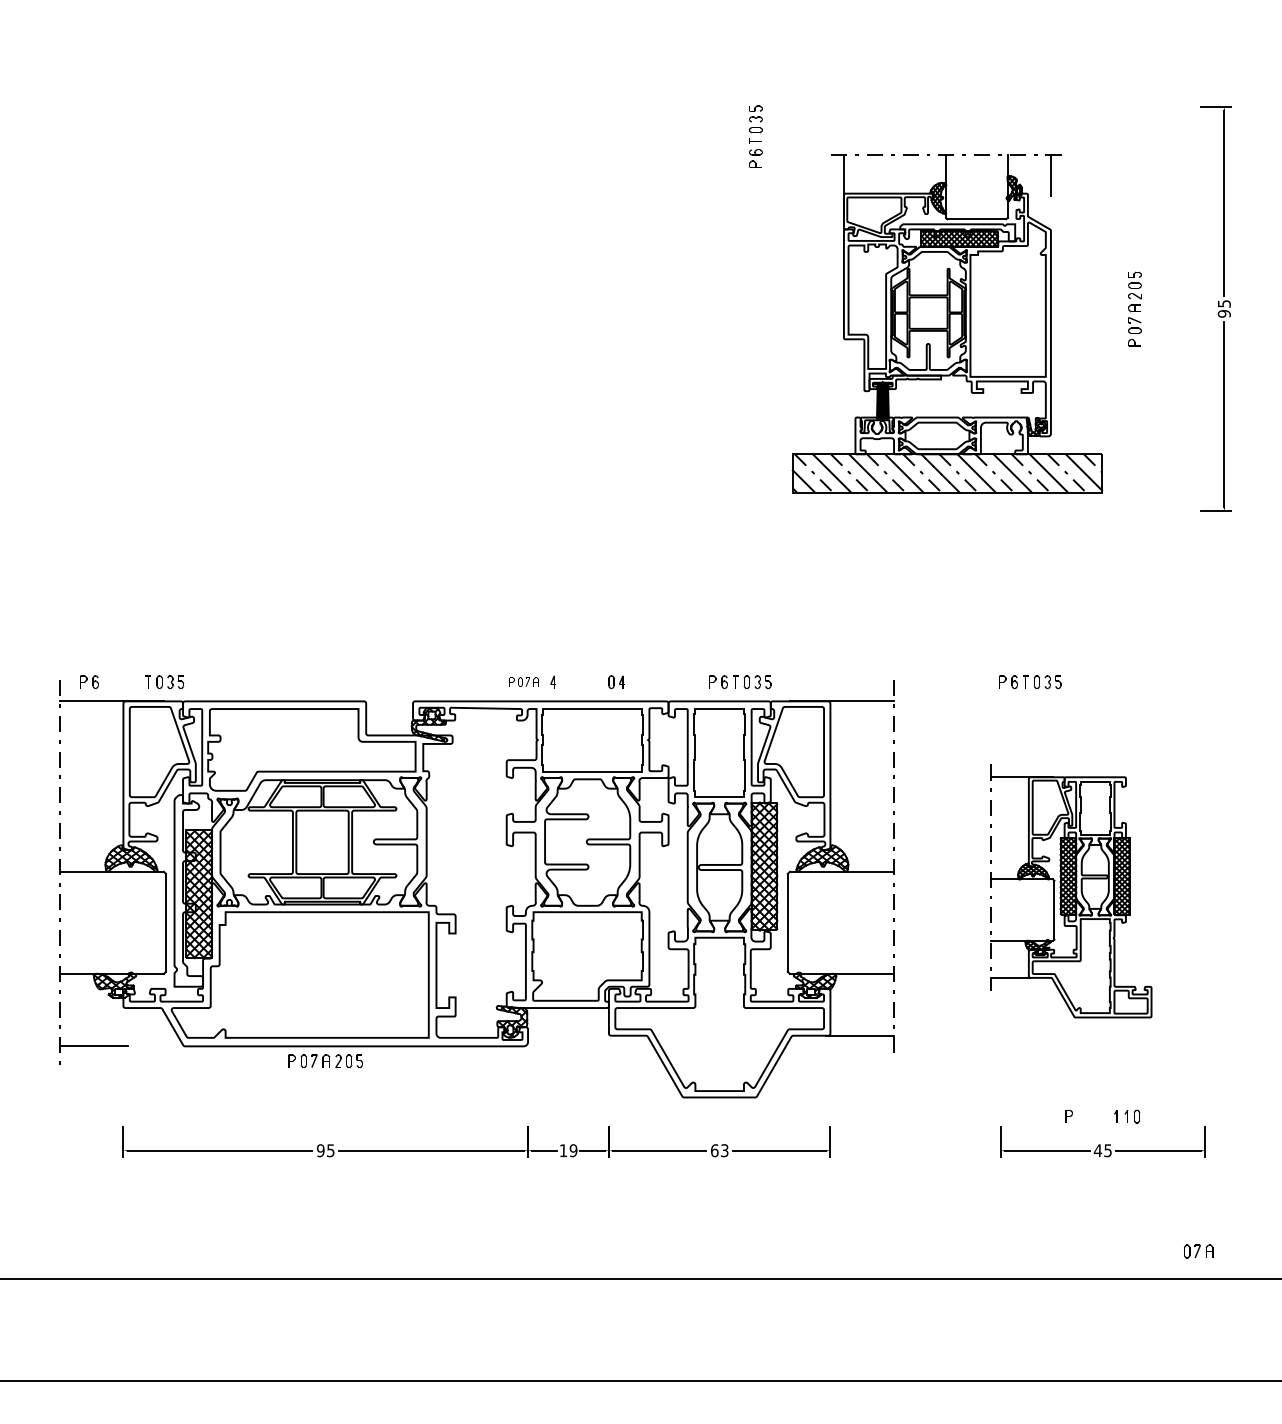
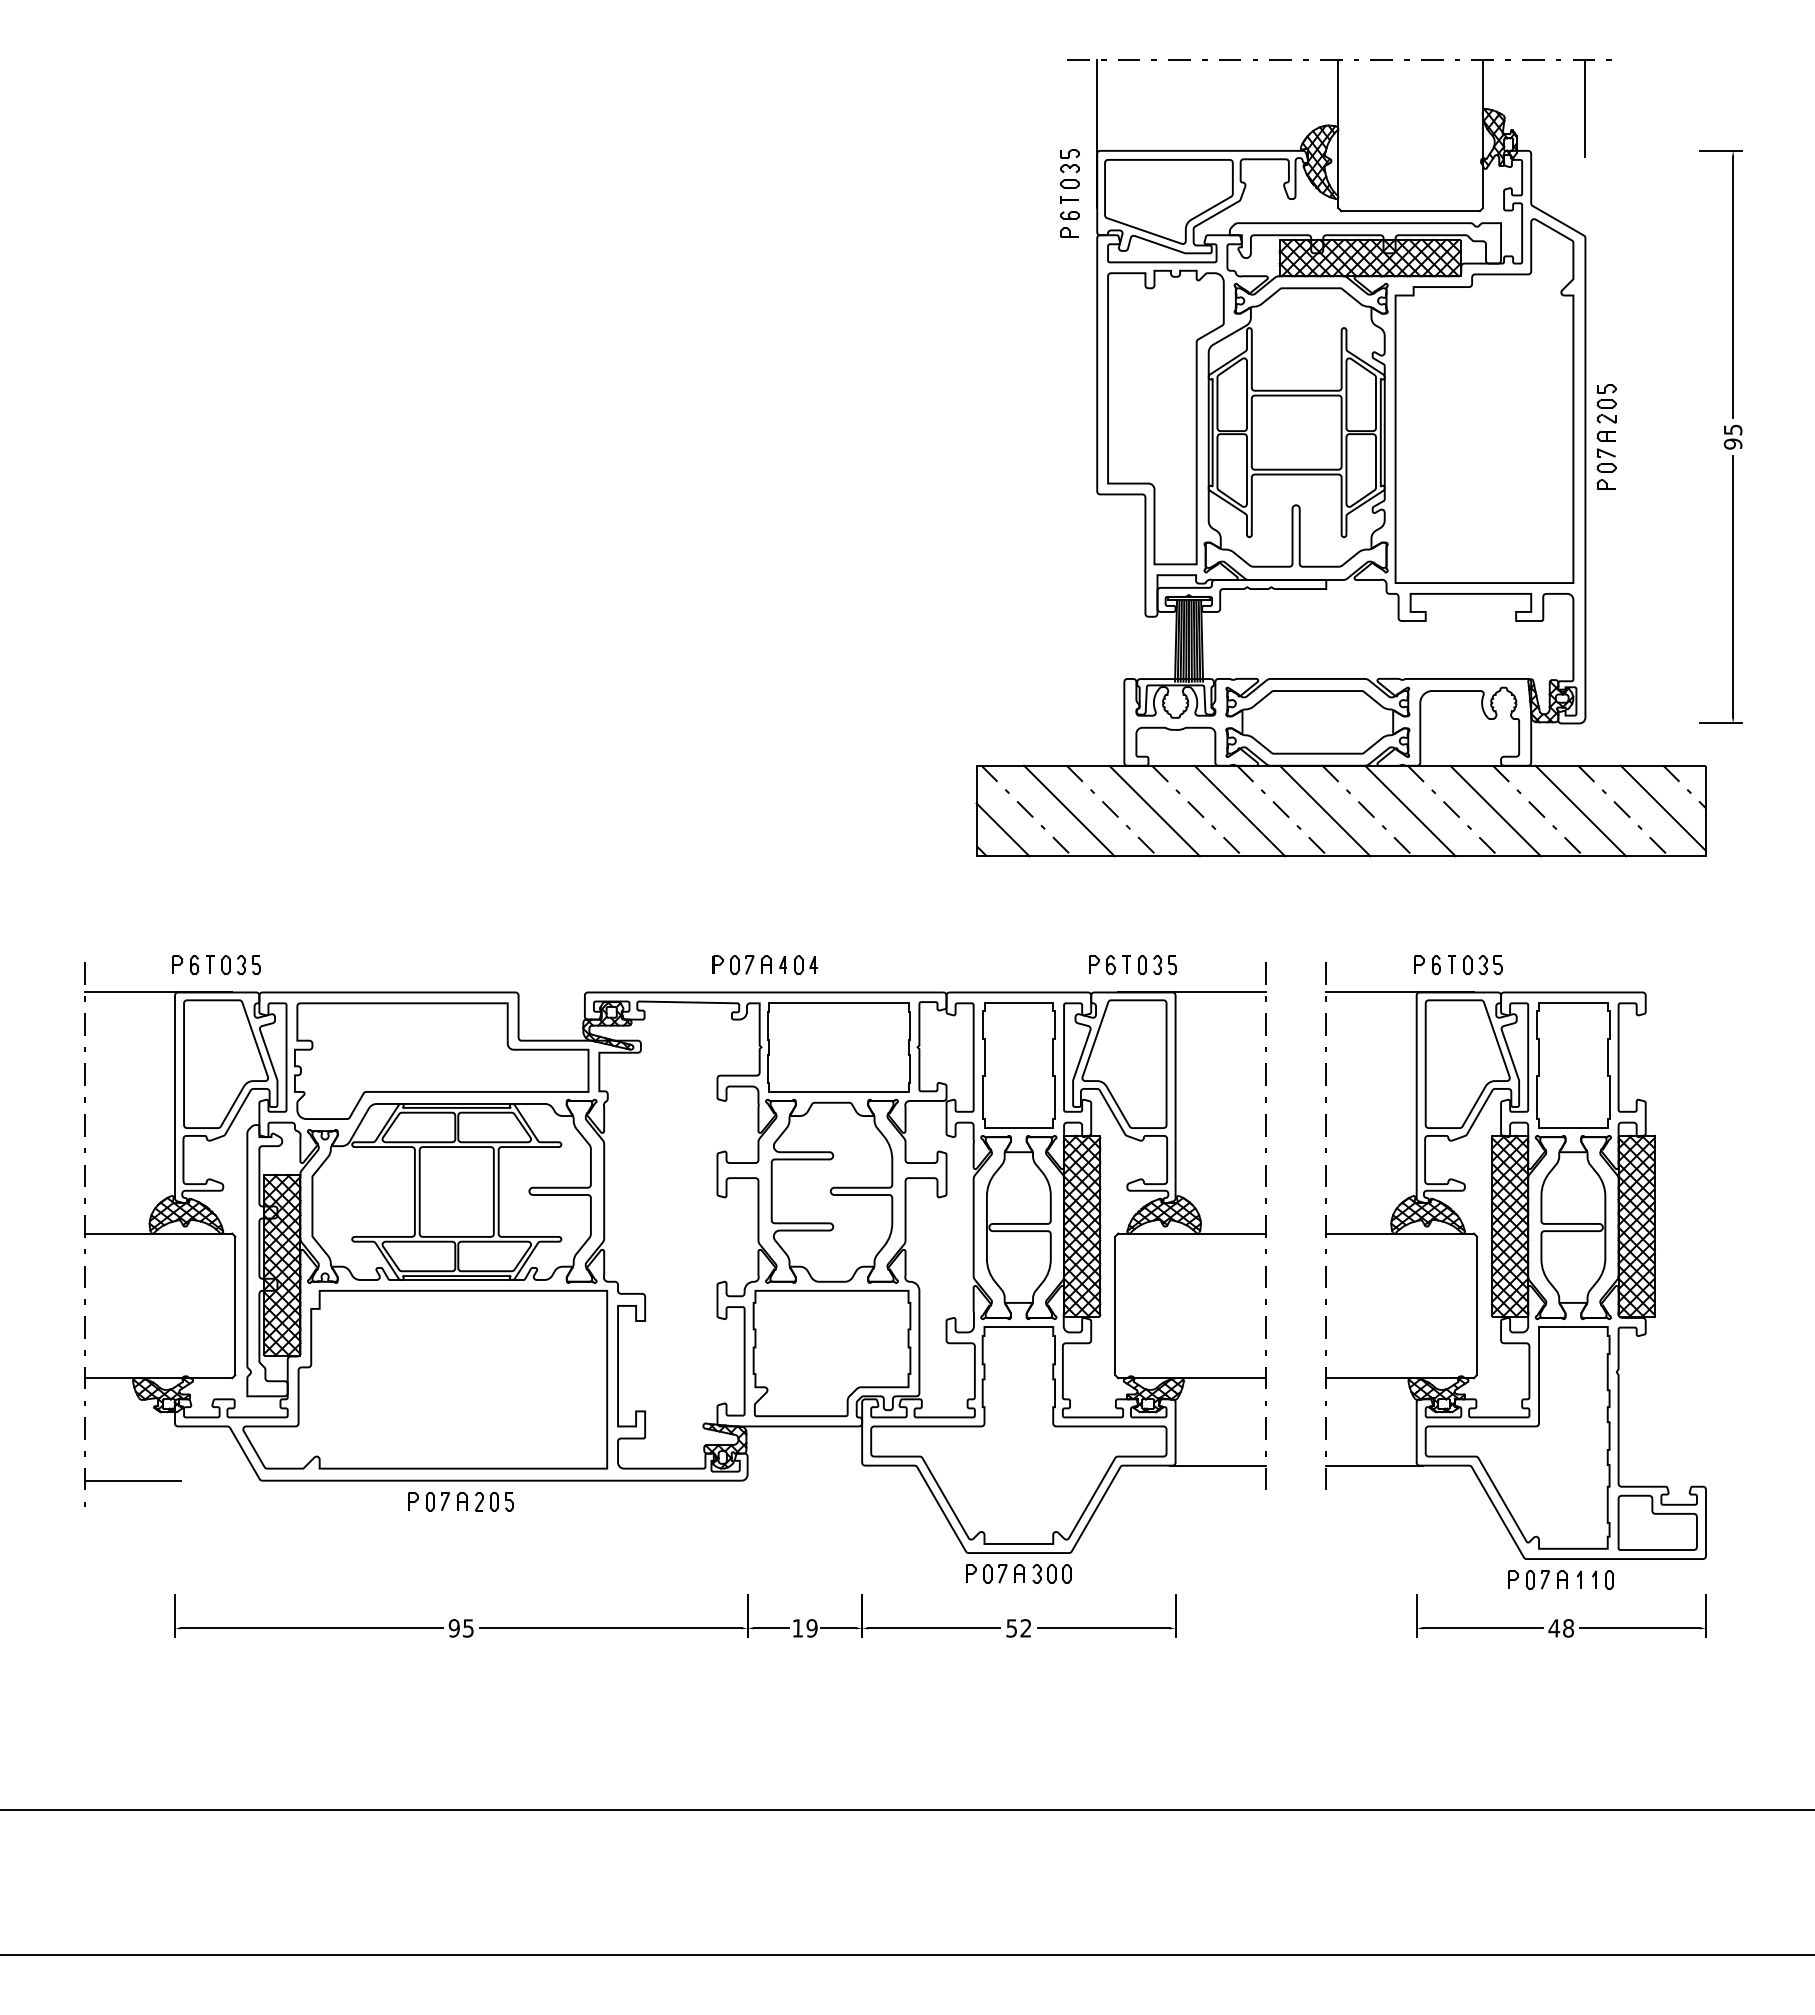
part: (946, 324) -> (1340, 458), size x1.67
part: (89, 682) -> (185, 965), moved
part: (523, 682) -> (741, 965), size x1.43
part: (616, 682) -> (805, 965), moved
part: (739, 682) -> (1132, 965), moved
part: (1070, 890) -> (1515, 1260), size x1.67
part: (719, 1111) -> (1018, 1573), added
text: (719, 1150) -> (1018, 1628), 63 -> 52
text: (1108, 1150) -> (1568, 1628), 45 -> 48
part: (1198, 1251) -> (1546, 1579), moved

